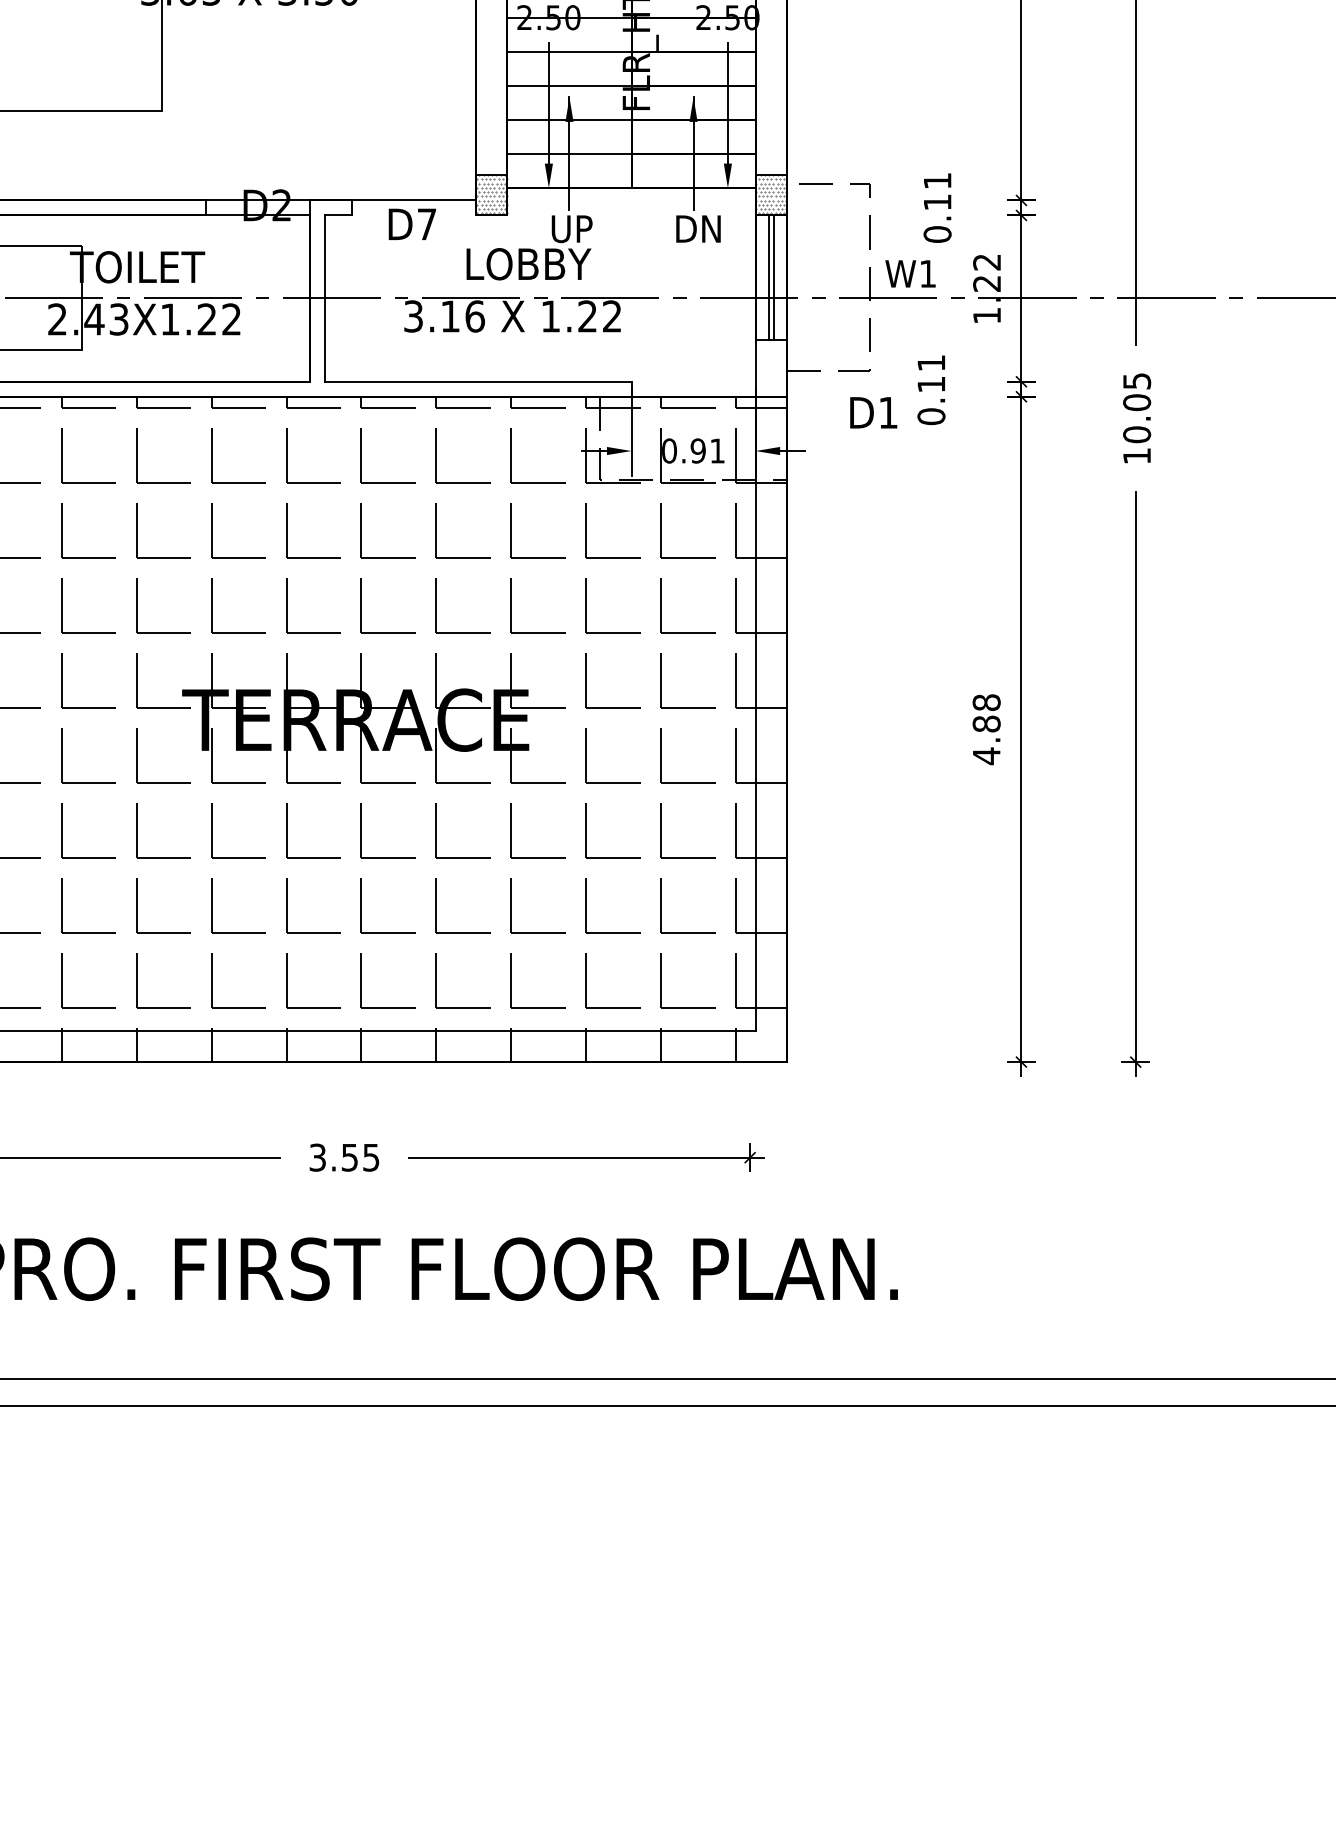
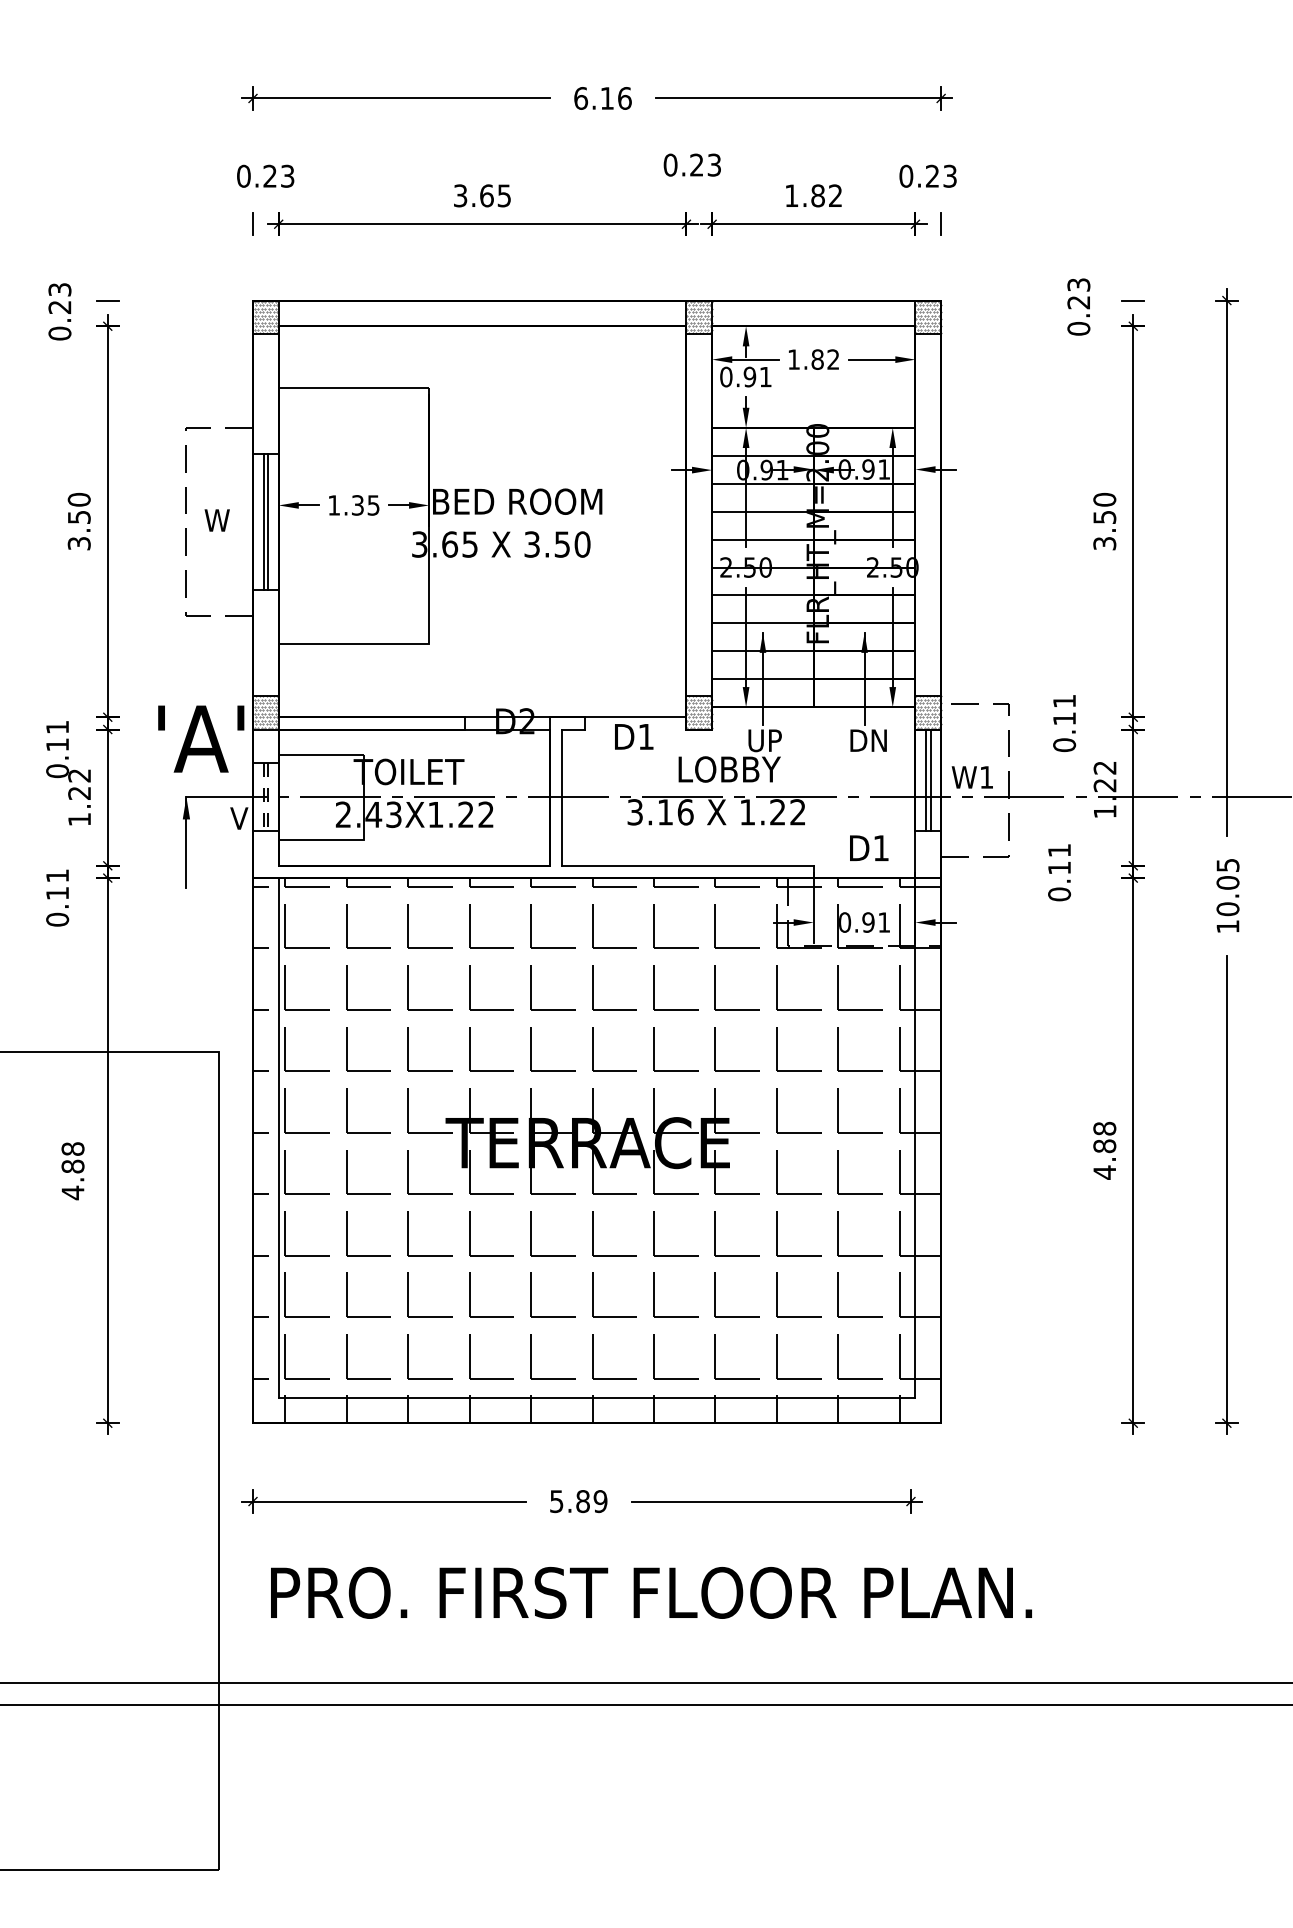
text: (426, 223) -> (645, 736), D7 -> D1
text: (909, 273) -> (971, 777), moved
text: (874, 411) -> (869, 847), moved
text: (344, 1157) -> (578, 1501), 3.55 -> 5.89

